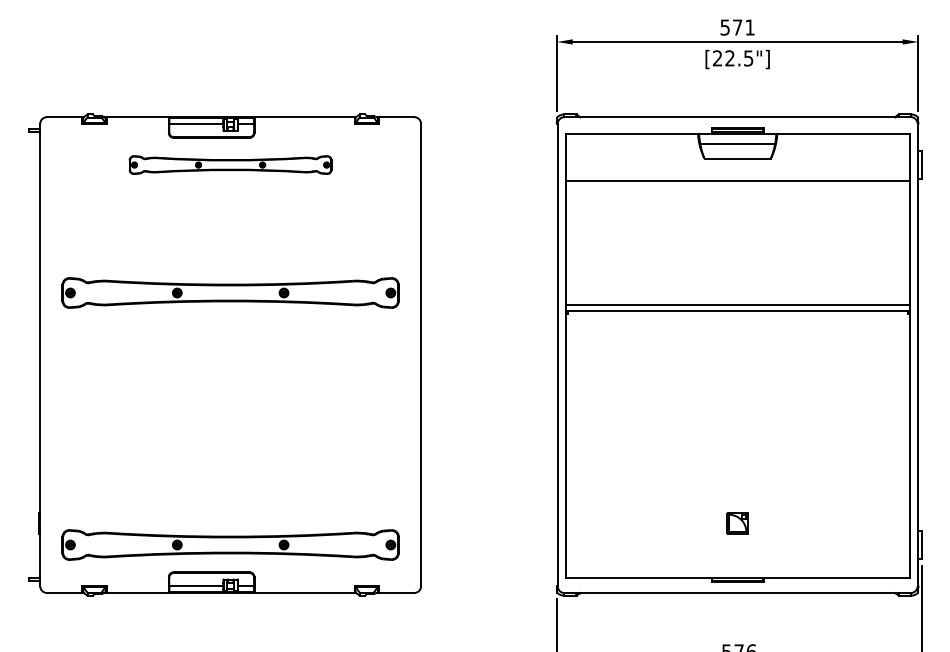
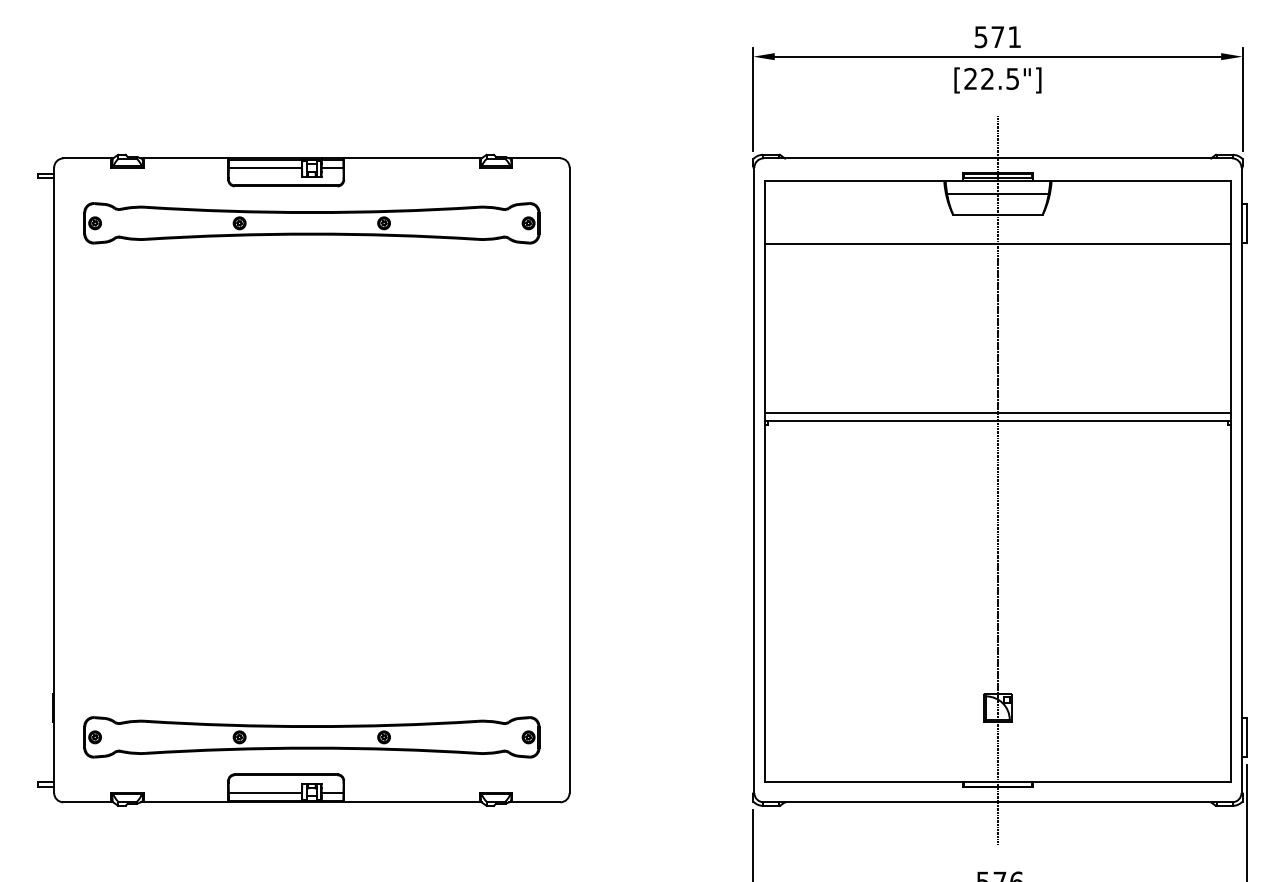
part: (230, 164) -> (311, 222), size x1.67
part: (230, 292) -> (311, 395), removed
line: (737, 354) -> (997, 479), added

